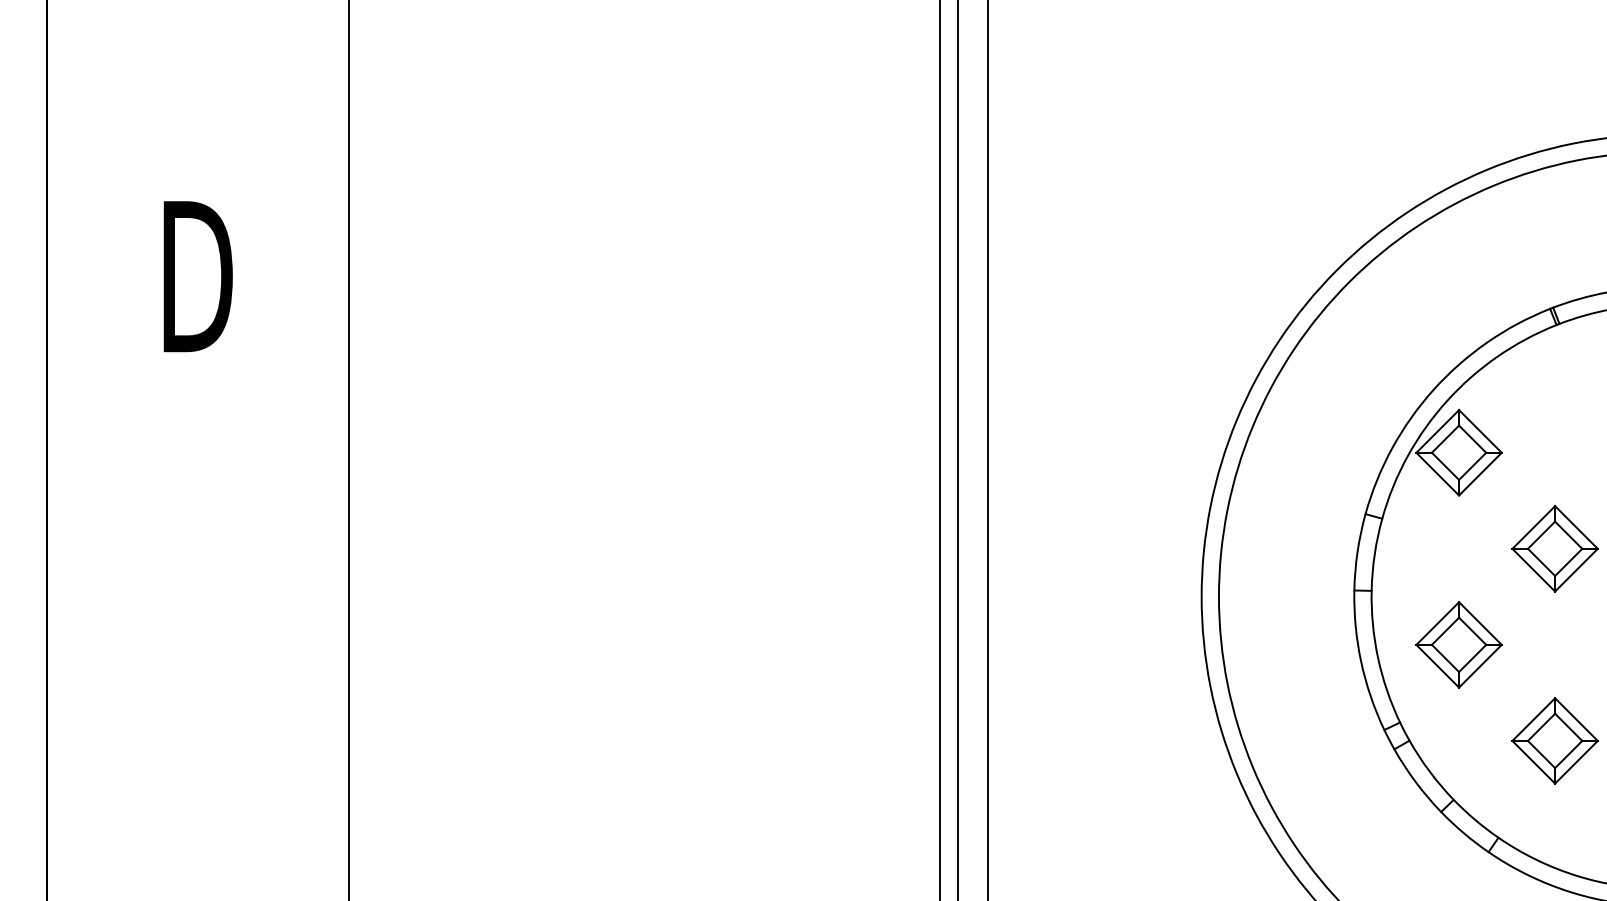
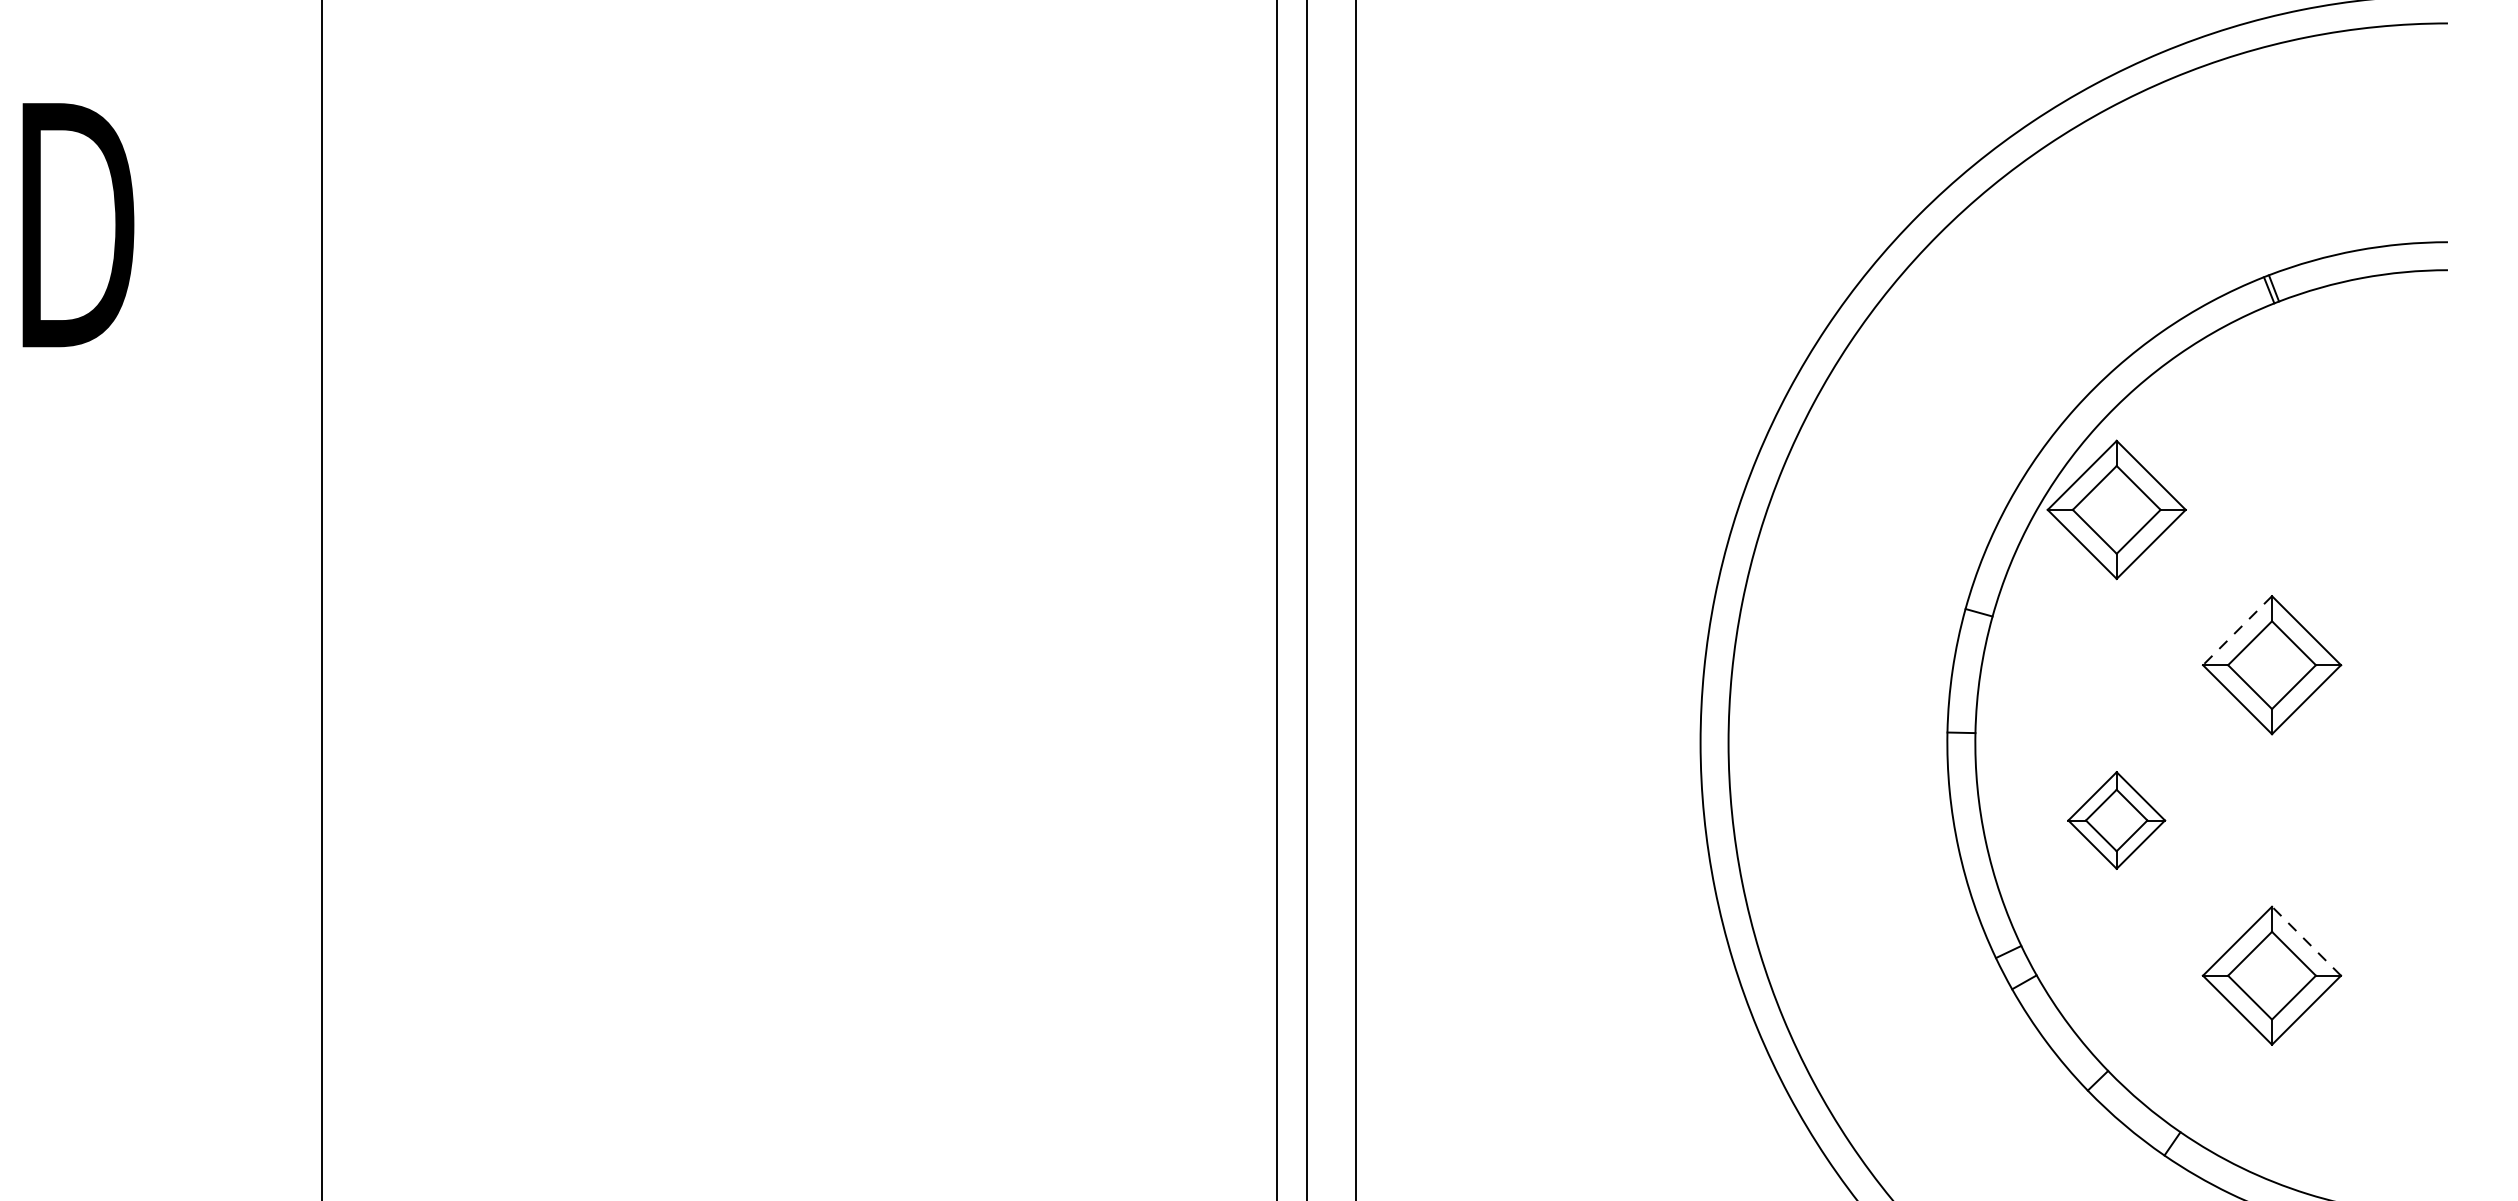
line: (1533, 527) -> (2237, 630), solid -> dashed
part: (1458, 644) -> (2115, 819), size x0.7
line: (1576, 719) -> (2306, 941), solid -> dashed

